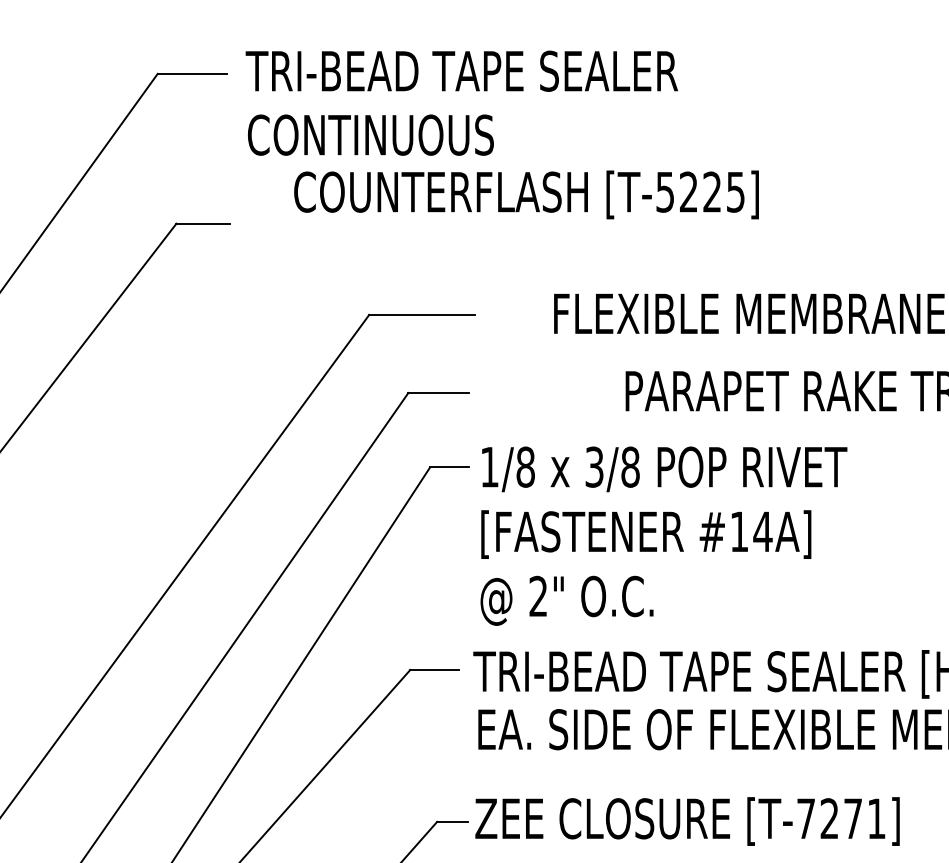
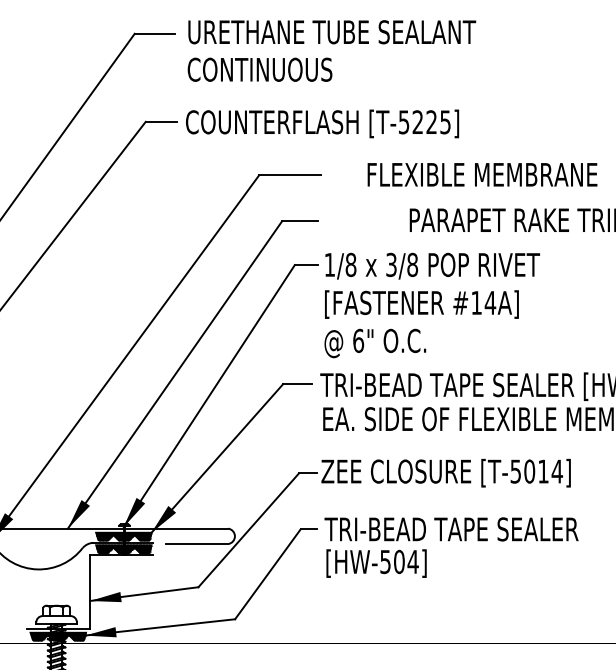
text: (492, 71) -> (331, 32), TRI-BEAD TAPE SEALER -> URETHANE TUBE SEALANT
text: (526, 194) -> (322, 123), moved
text: (538, 595) -> (358, 340), 2" -> 6"
text: (841, 818) -> (536, 471), [T-7271] -> [T-5014]

